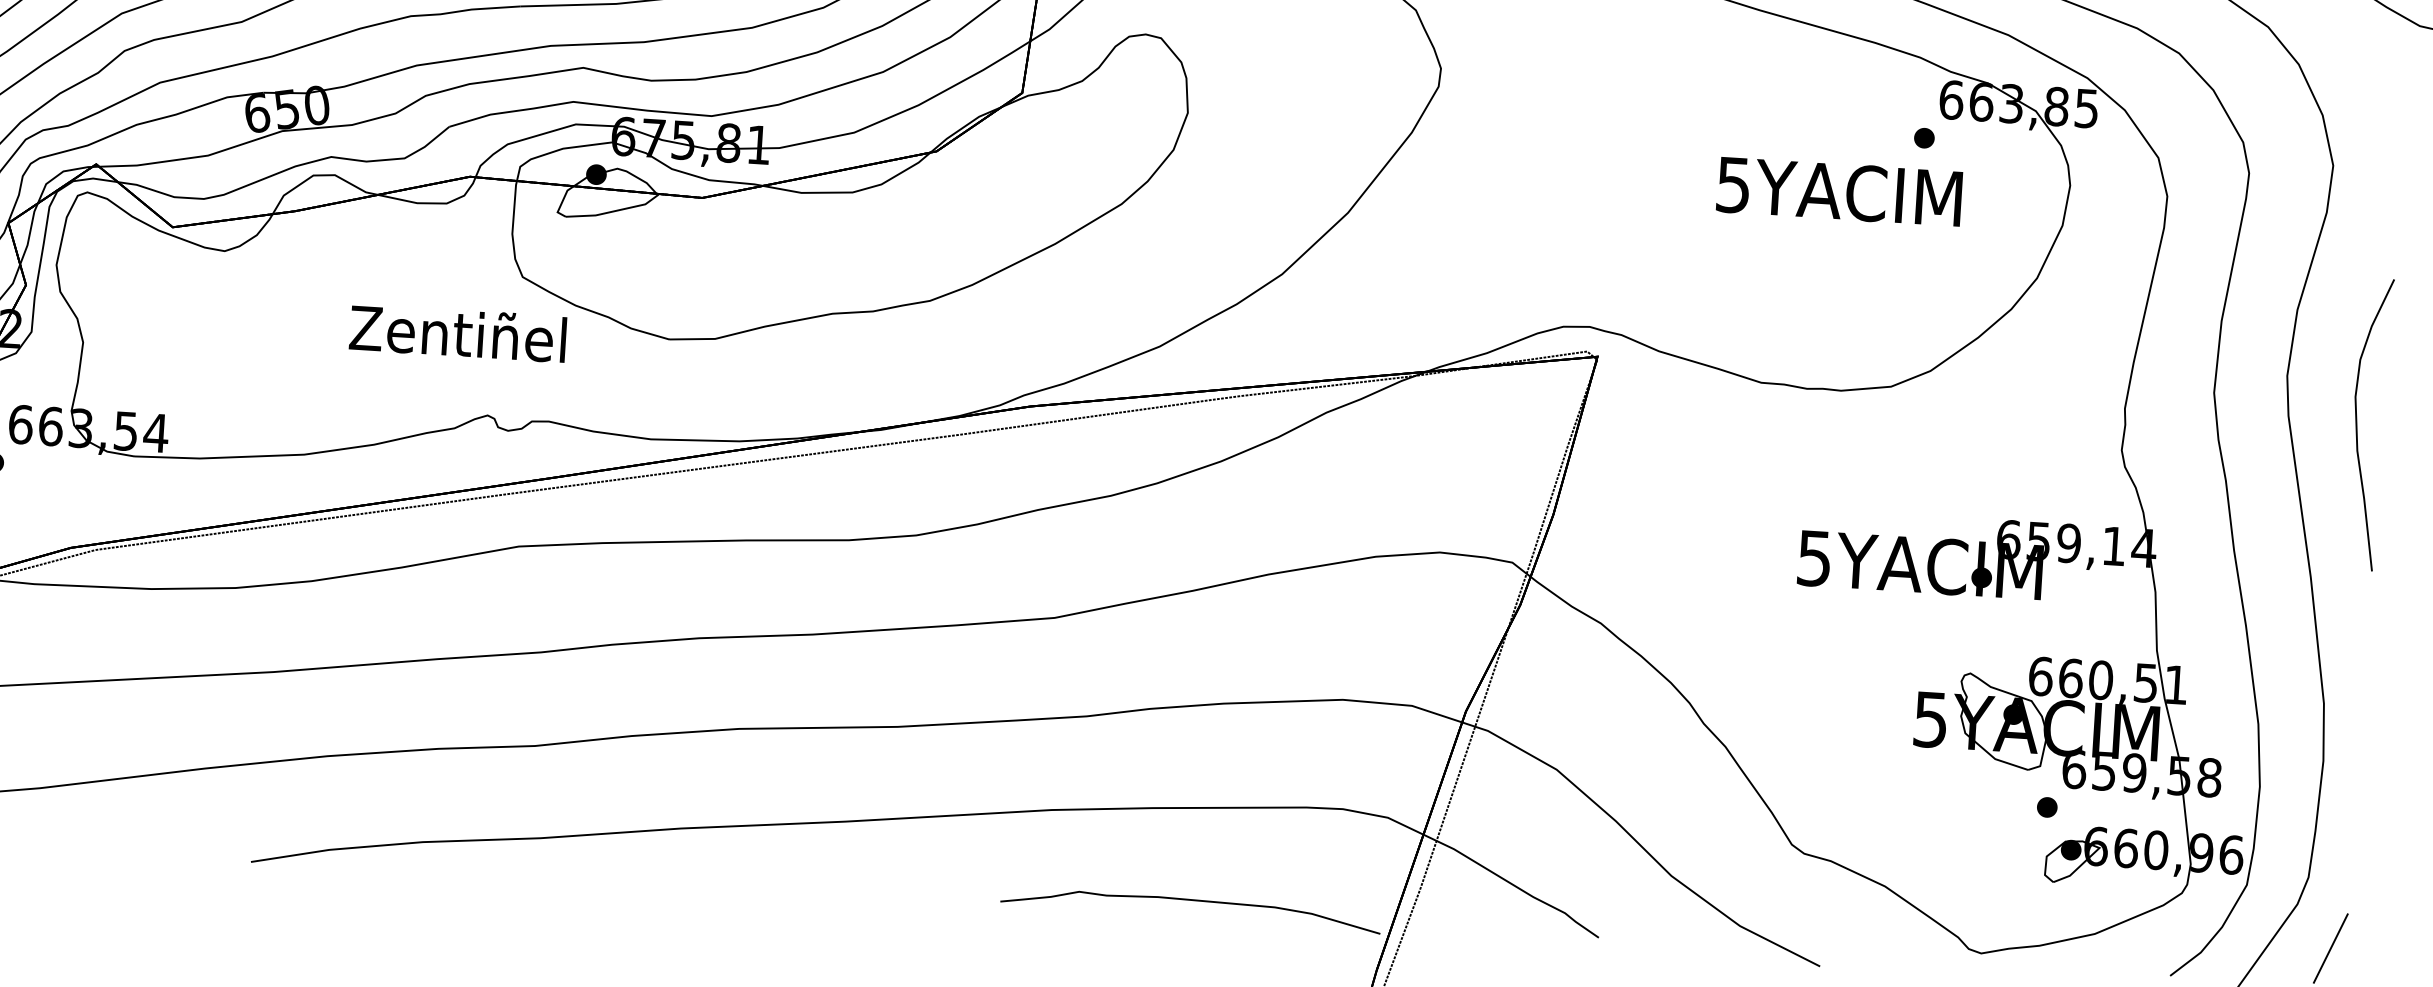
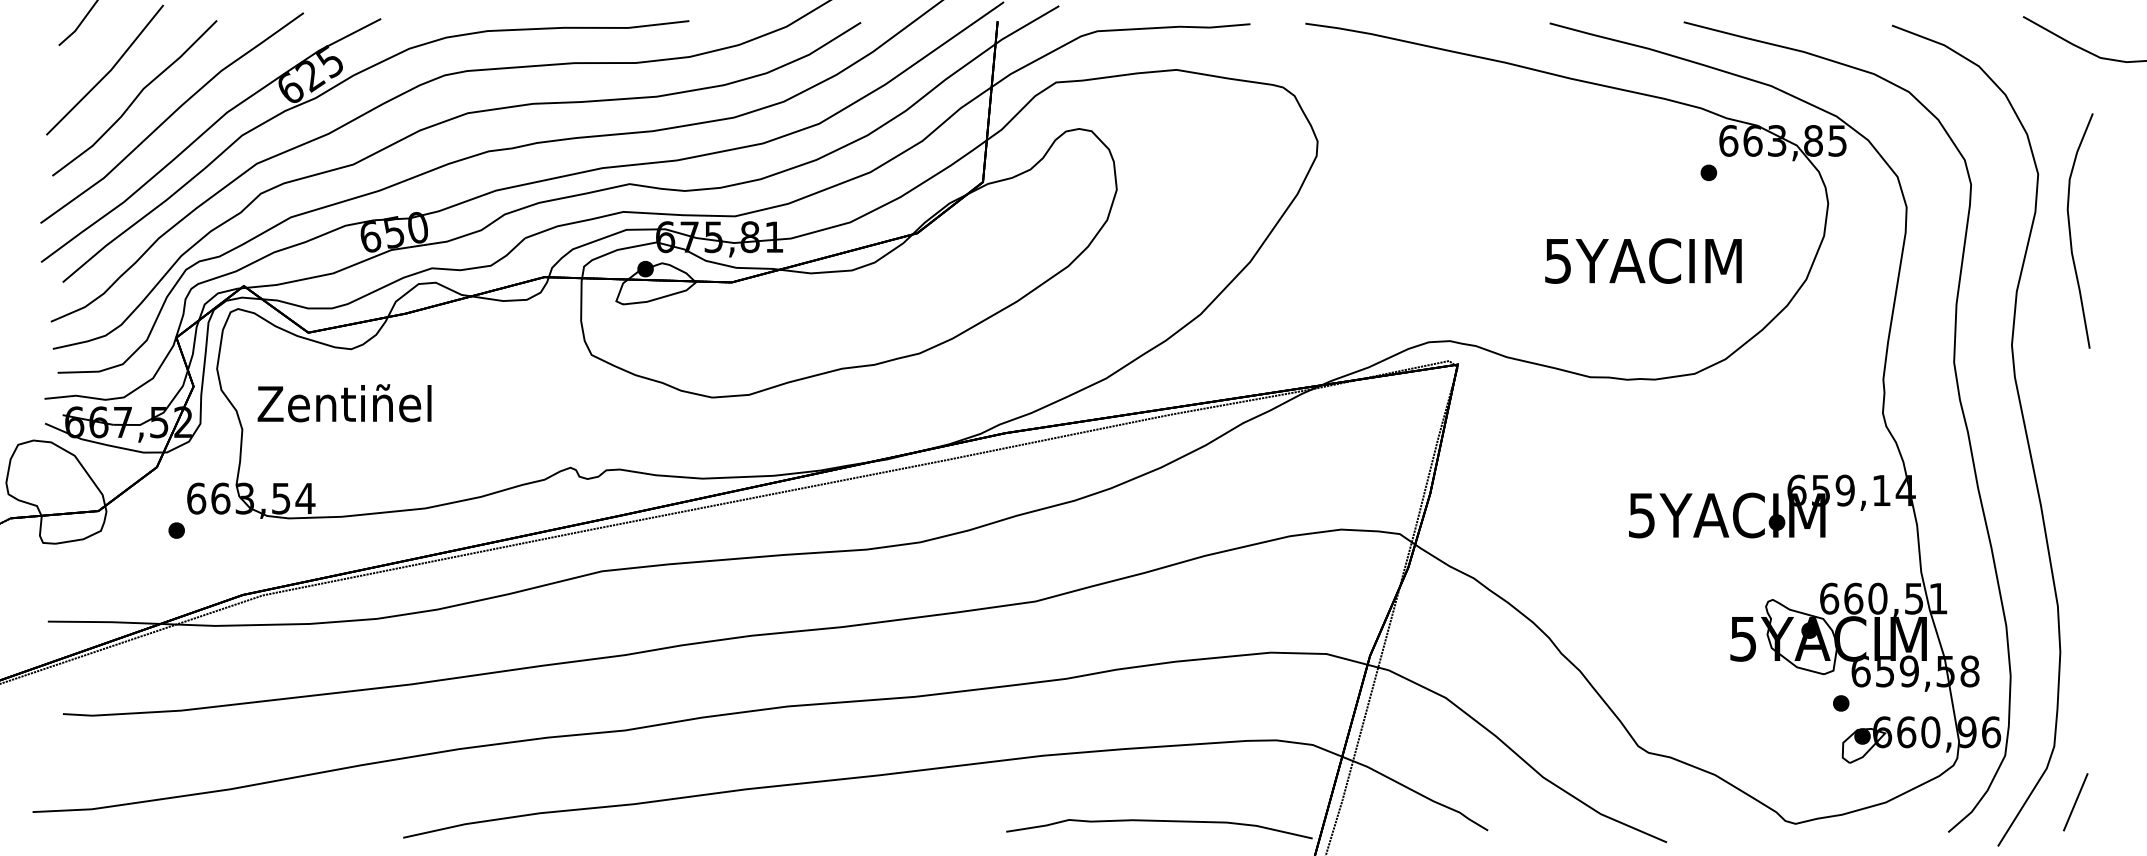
text: (1839, 191) -> (1643, 260), moved
text: (457, 333) -> (344, 403), moved
curve: (2357, 423) -> (2070, 230), moved

